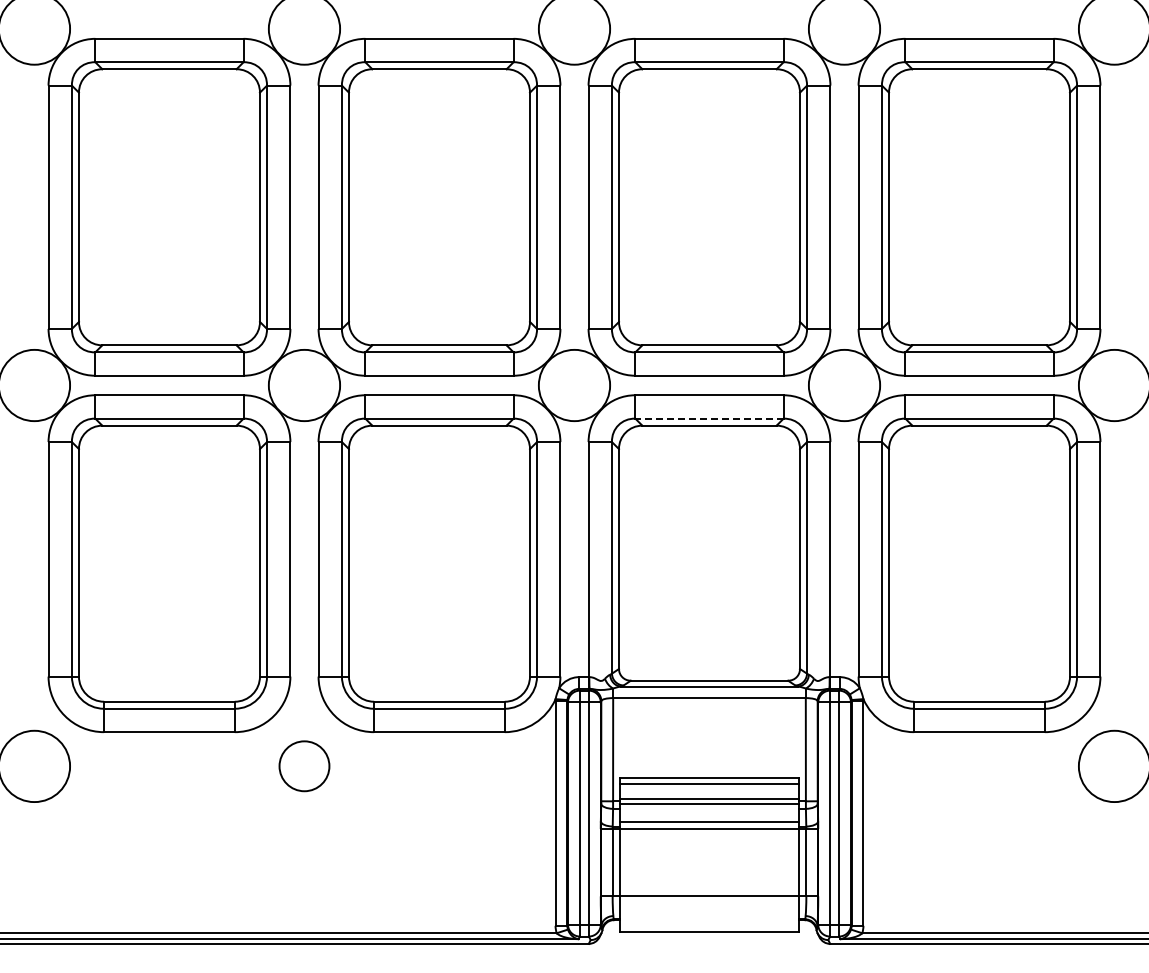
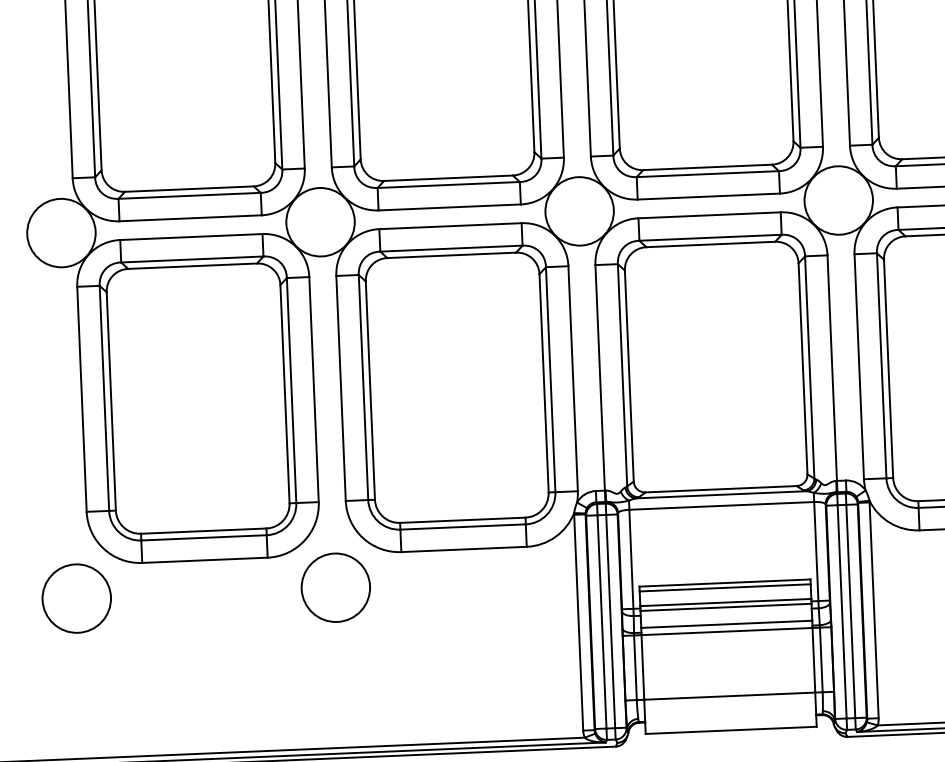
line: (709, 418) -> (710, 237), dashed -> solid
circle: (304, 765) -> (335, 586), size x1.43

